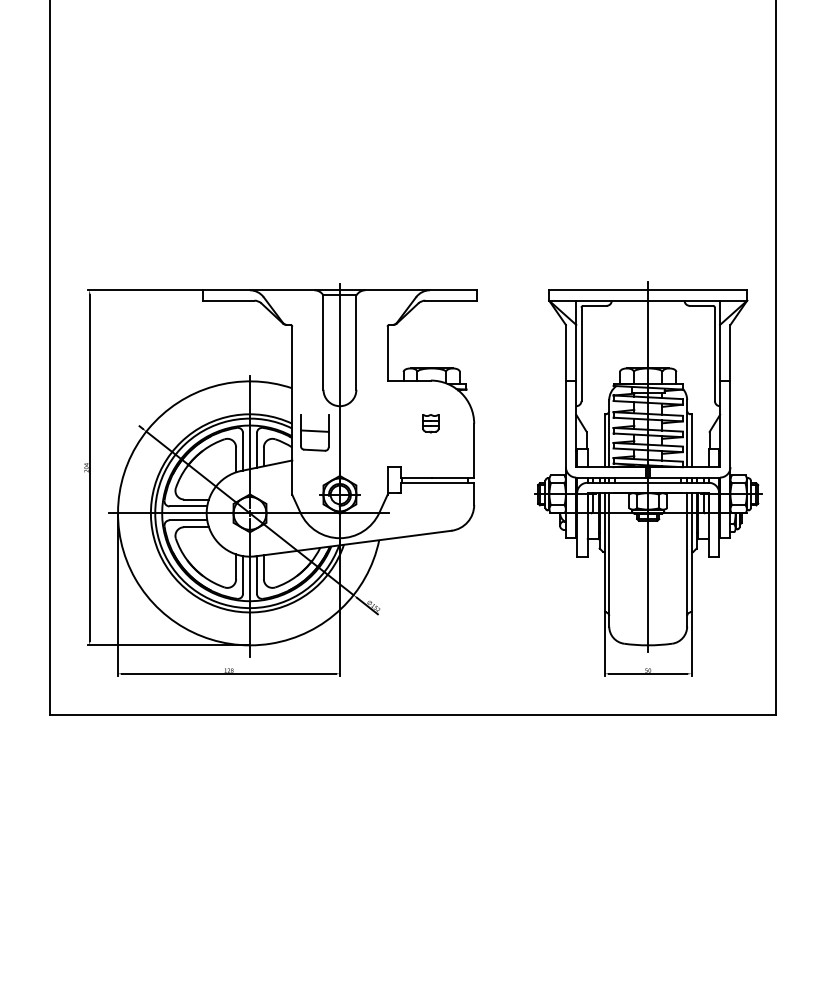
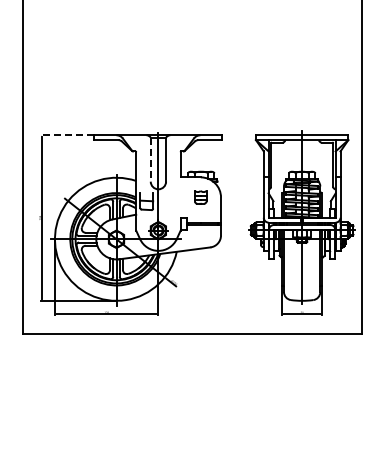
line: (144, 290) -> (67, 135), solid -> dashed
line: (322, 342) -> (150, 159), solid -> dashed
part: (430, 421) -> (200, 196), size x1.6

